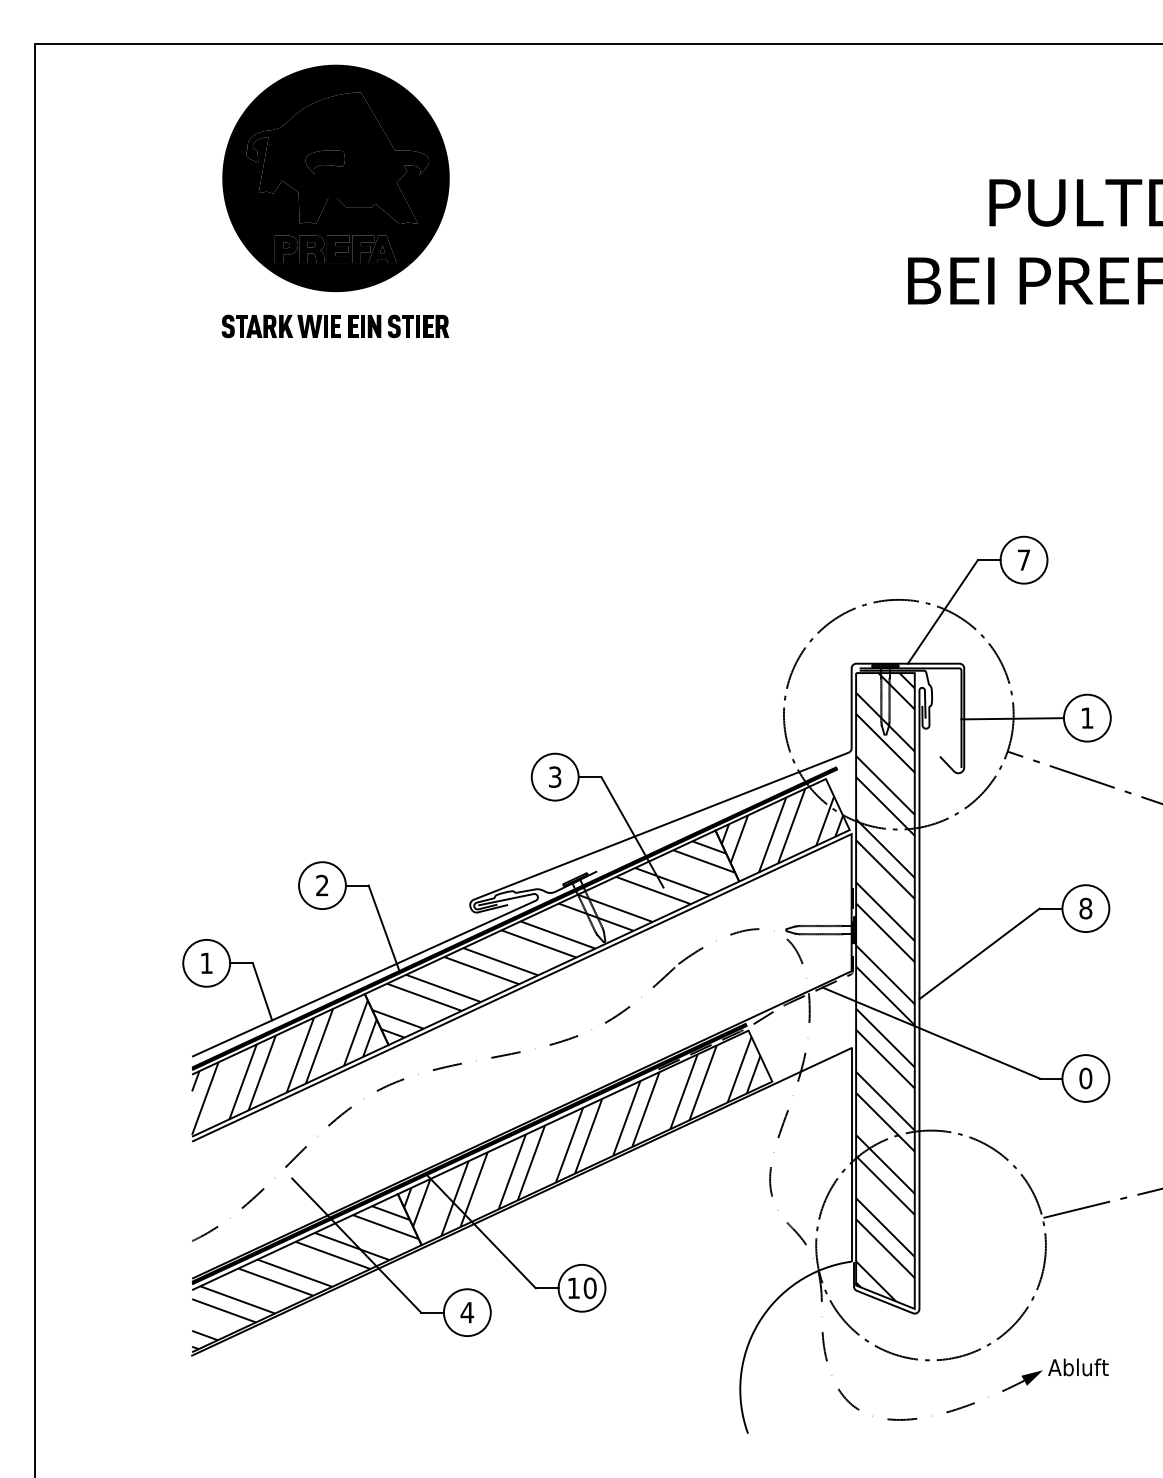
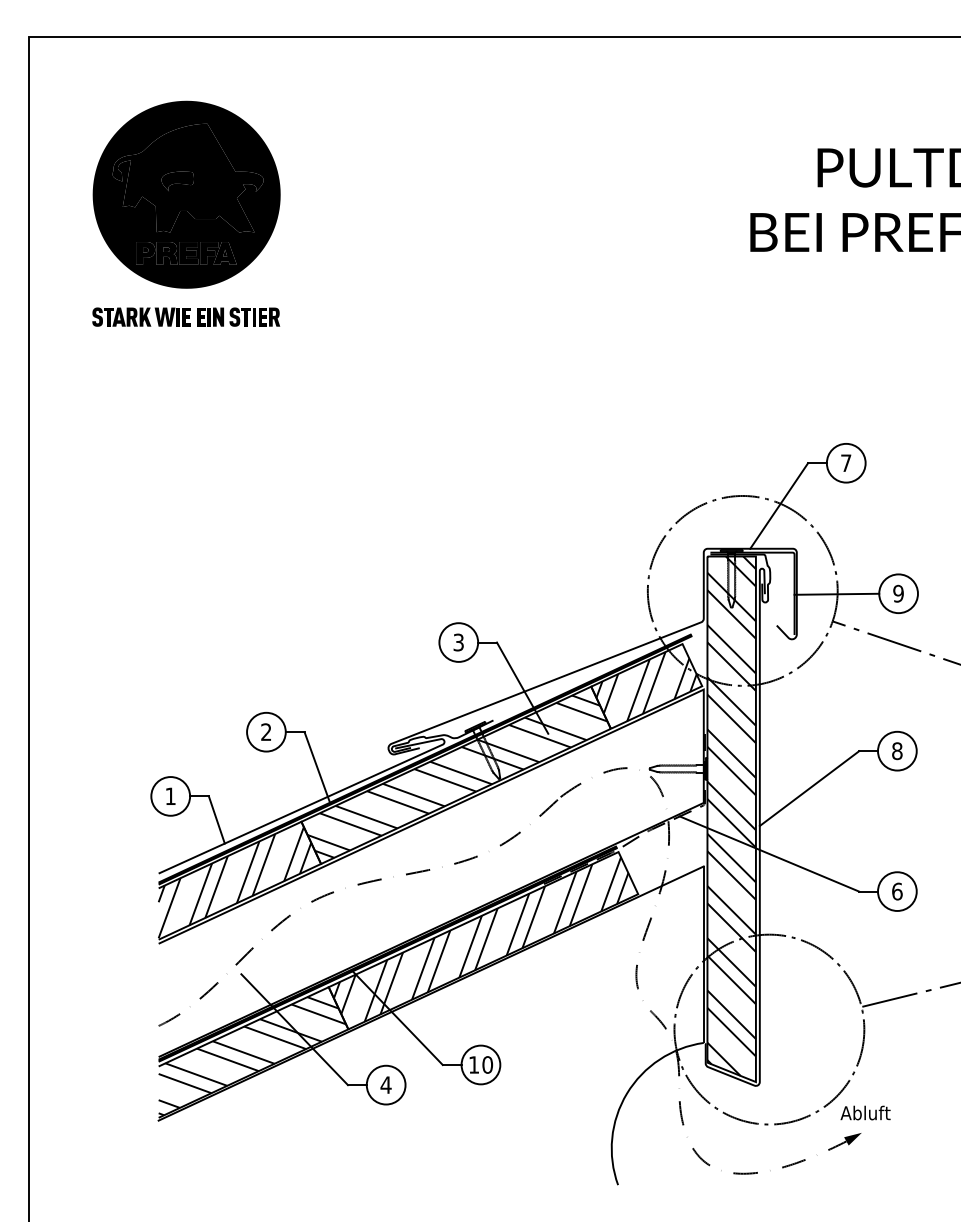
part: (335, 201) -> (186, 213), moved
text: (1086, 717) -> (897, 593), 1 -> 9
text: (1085, 1078) -> (897, 891), 0 -> 6
text: (1078, 1367) -> (865, 1113), moved

